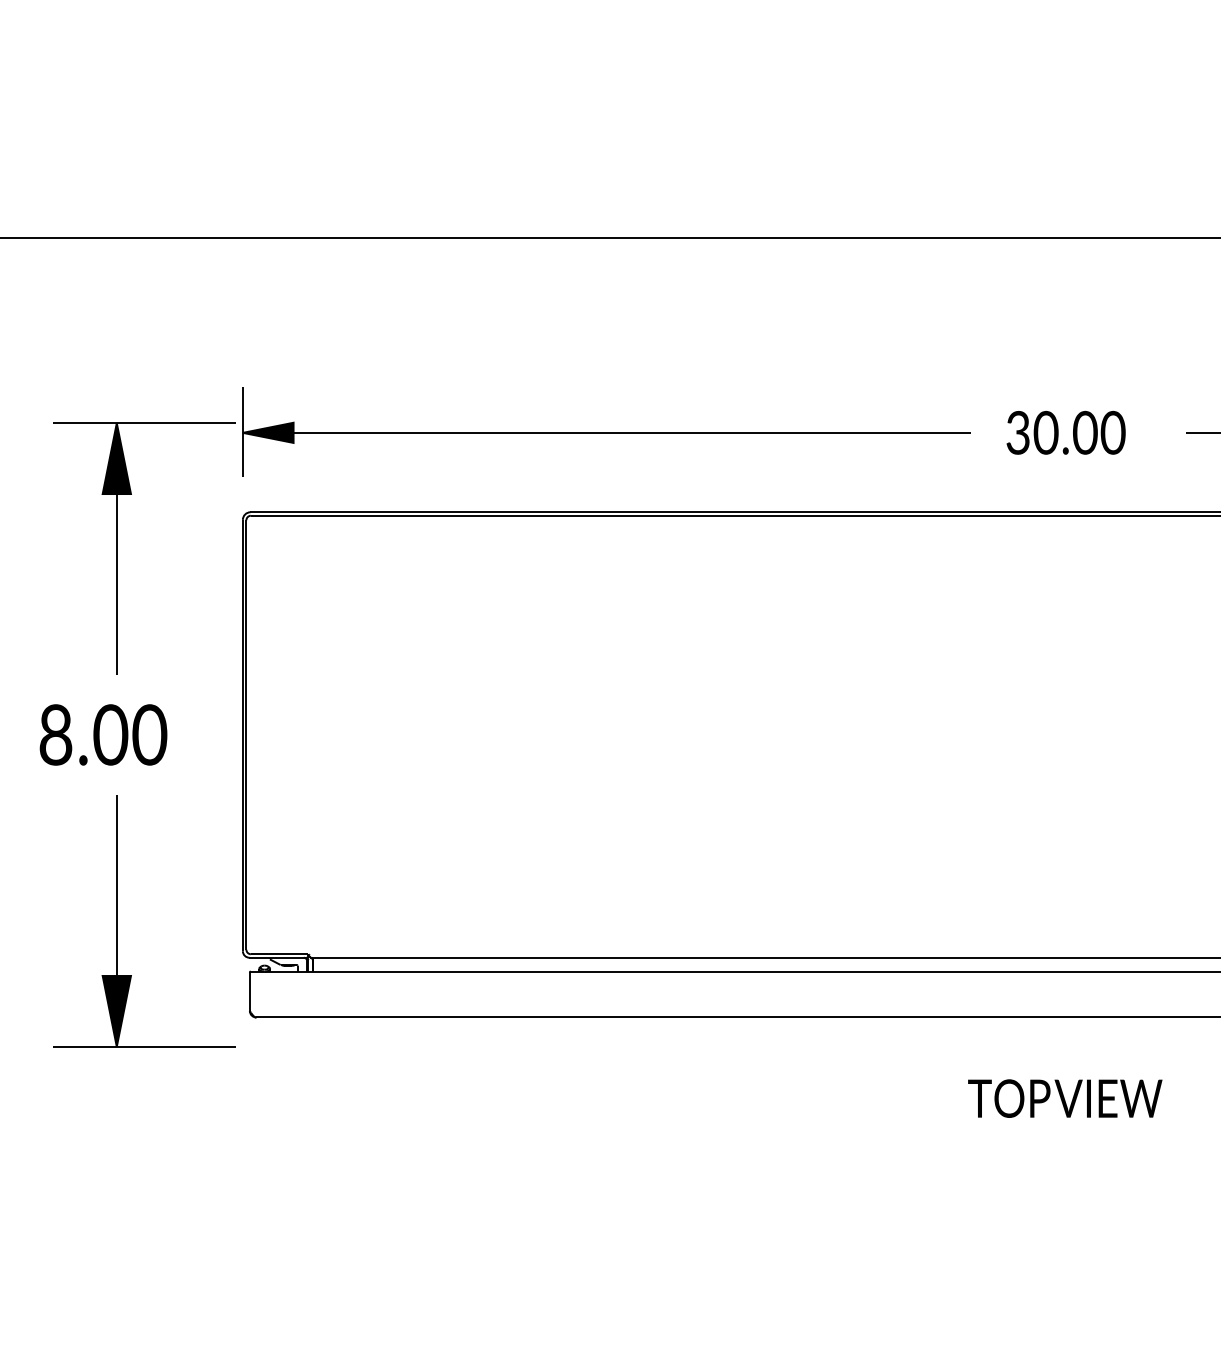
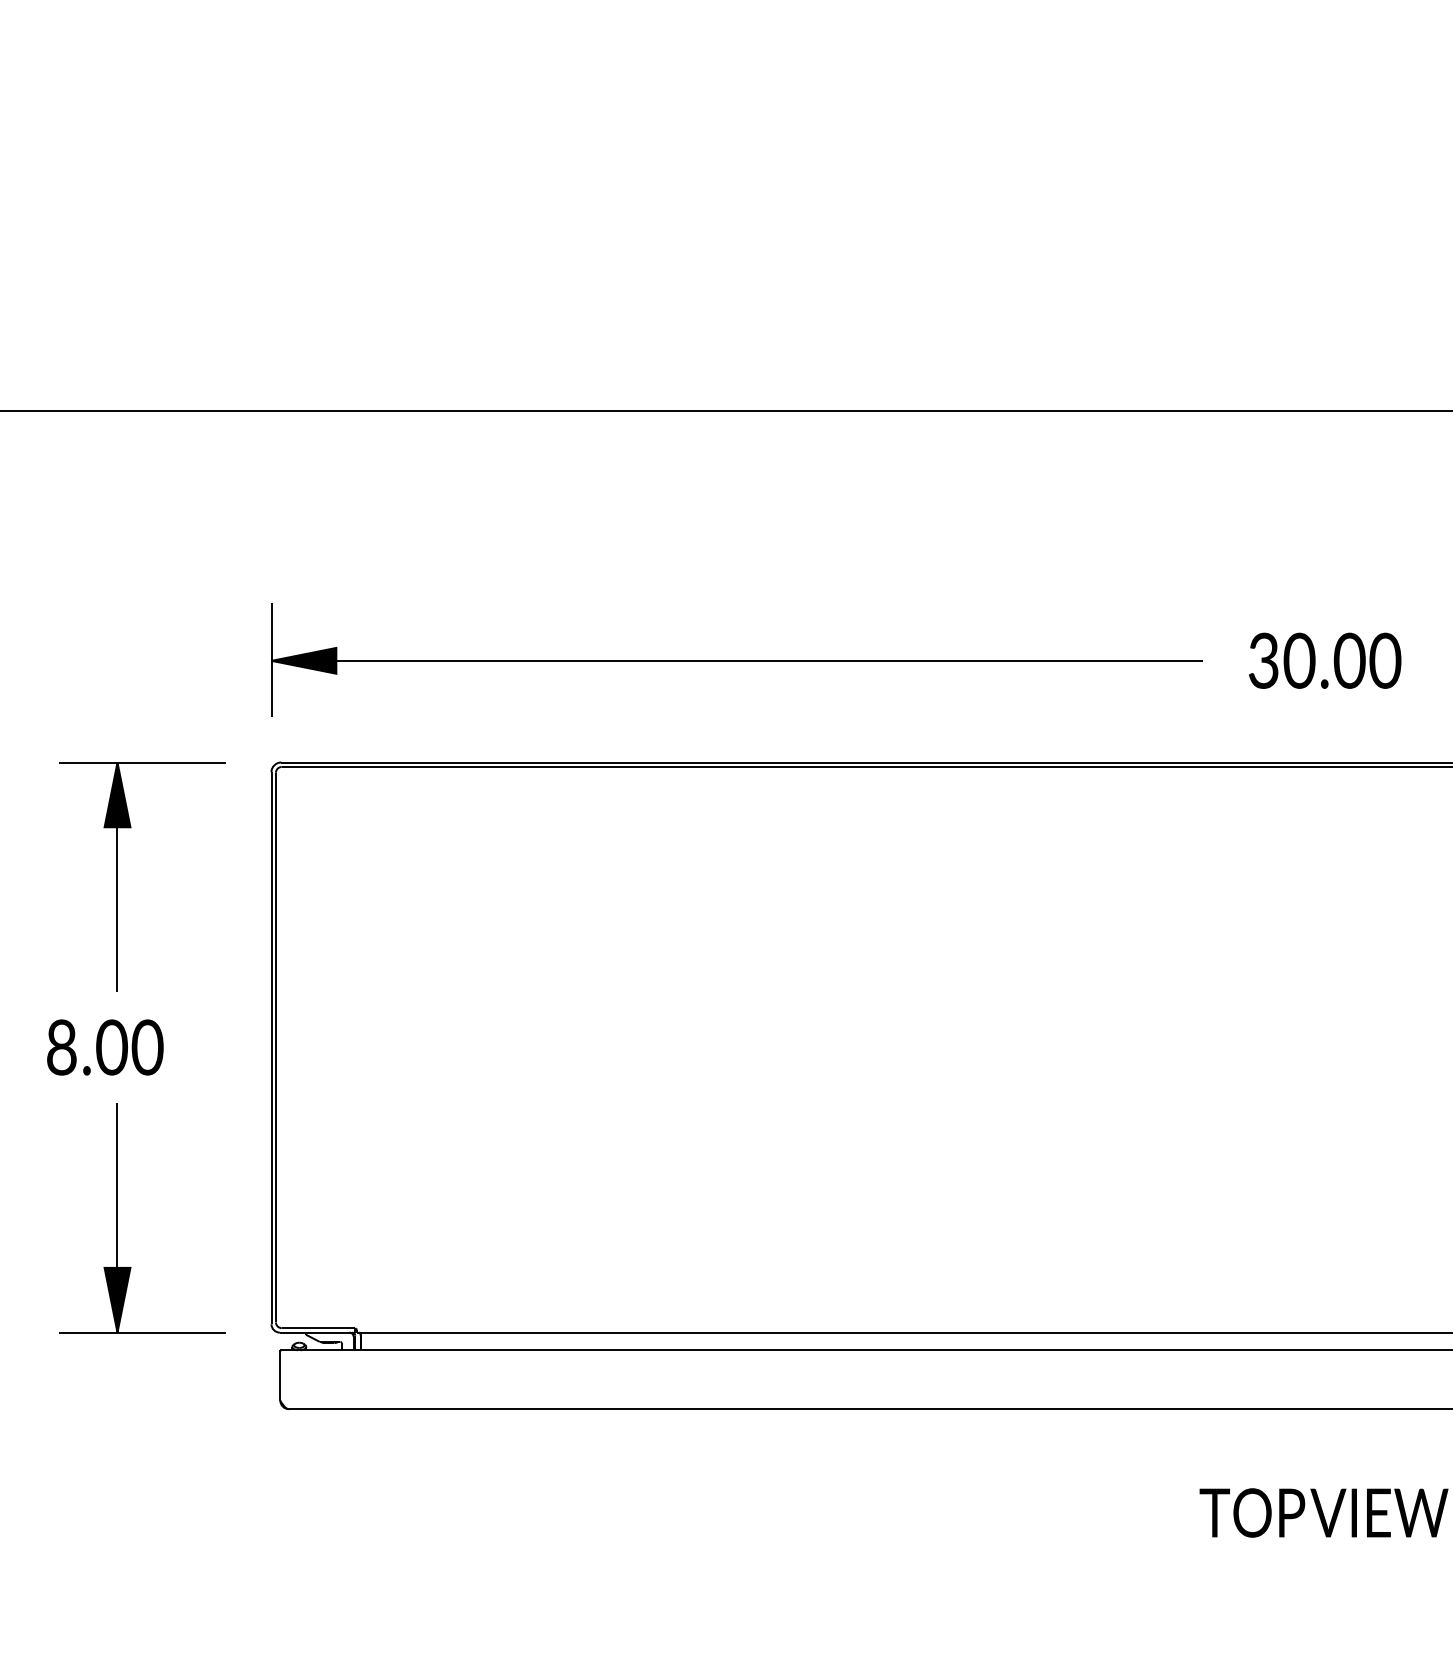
part: (136, 734) -> (135, 1046), size x0.71

